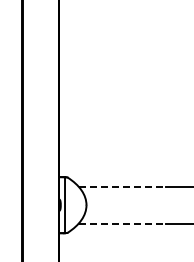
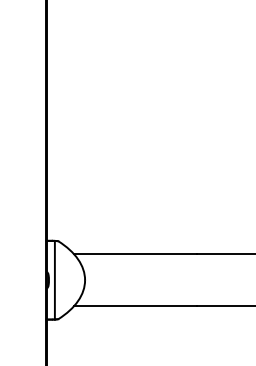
line: (122, 186) -> (135, 253), dashed -> solid
line: (122, 223) -> (135, 305), dashed -> solid

